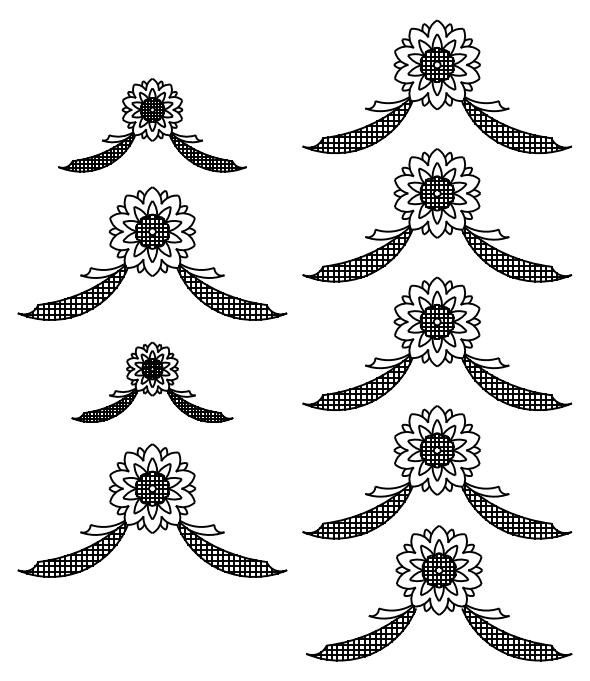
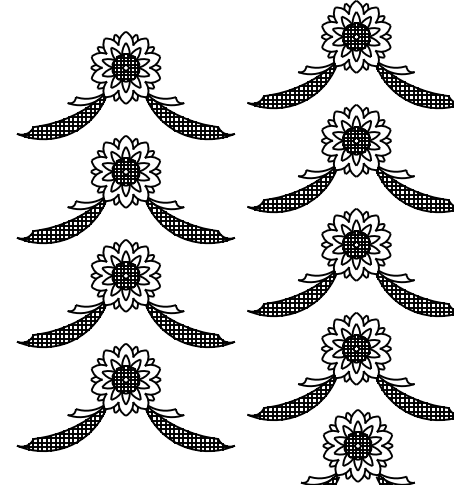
part: (152, 125) -> (125, 85), size x1.43
part: (152, 382) -> (125, 293), size x1.67

